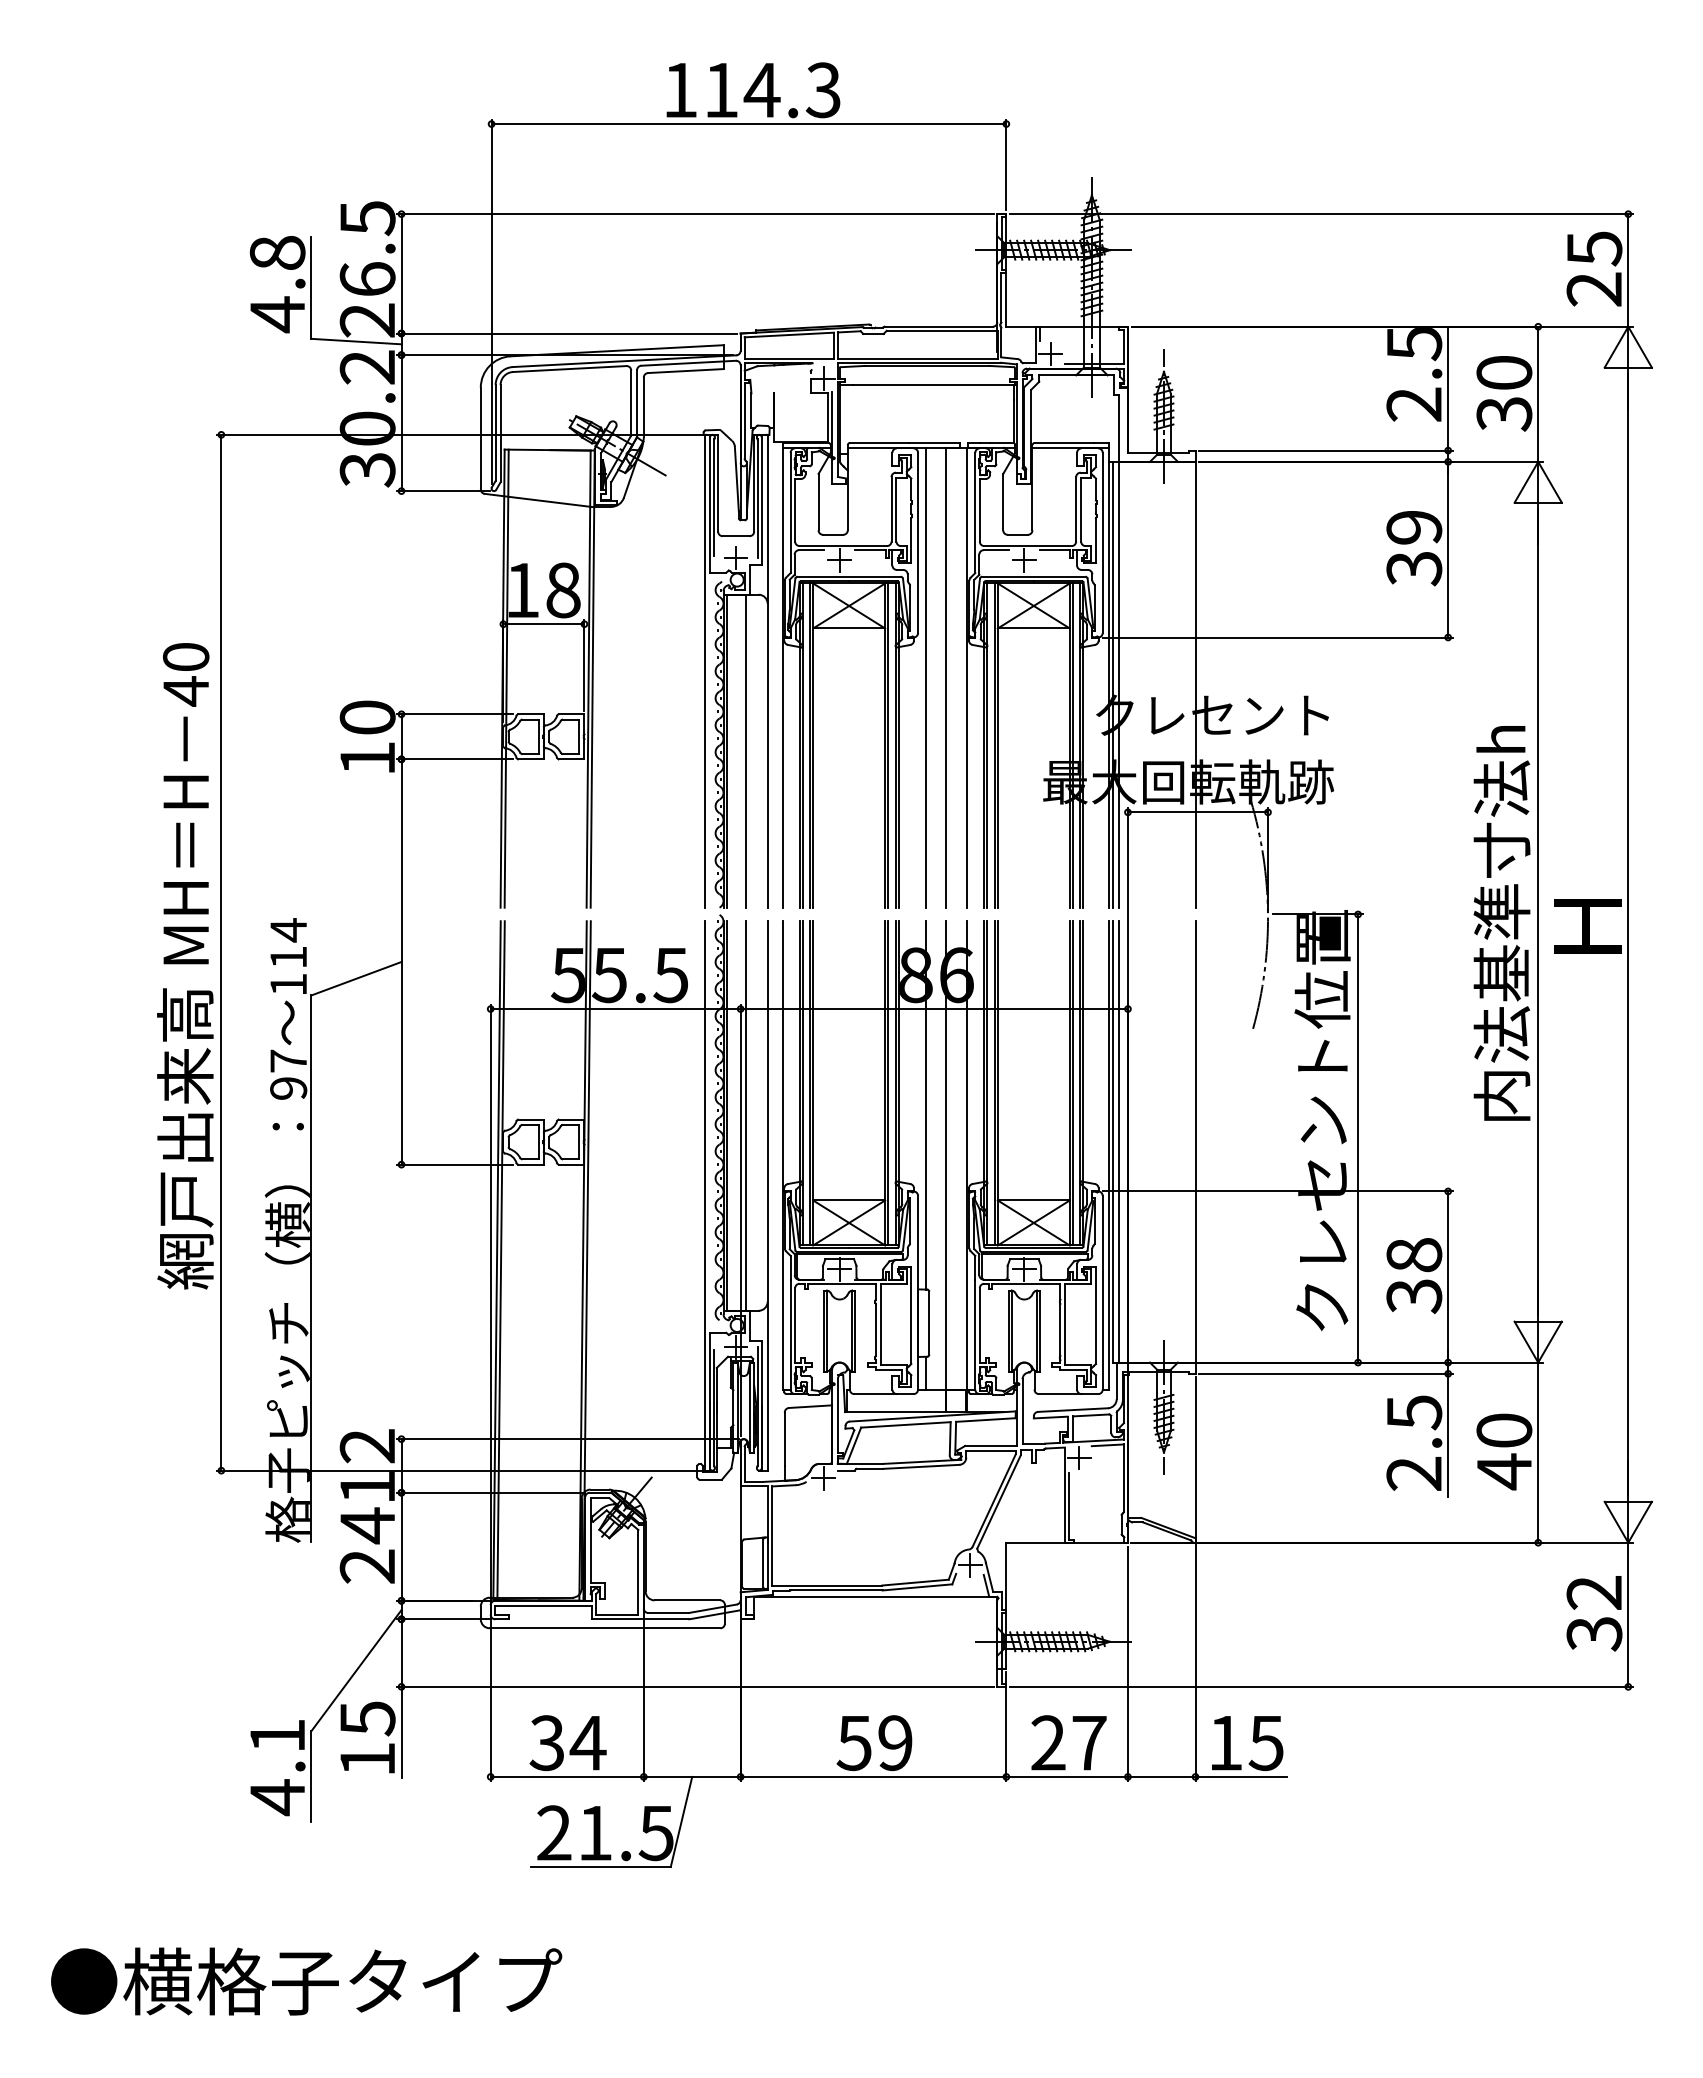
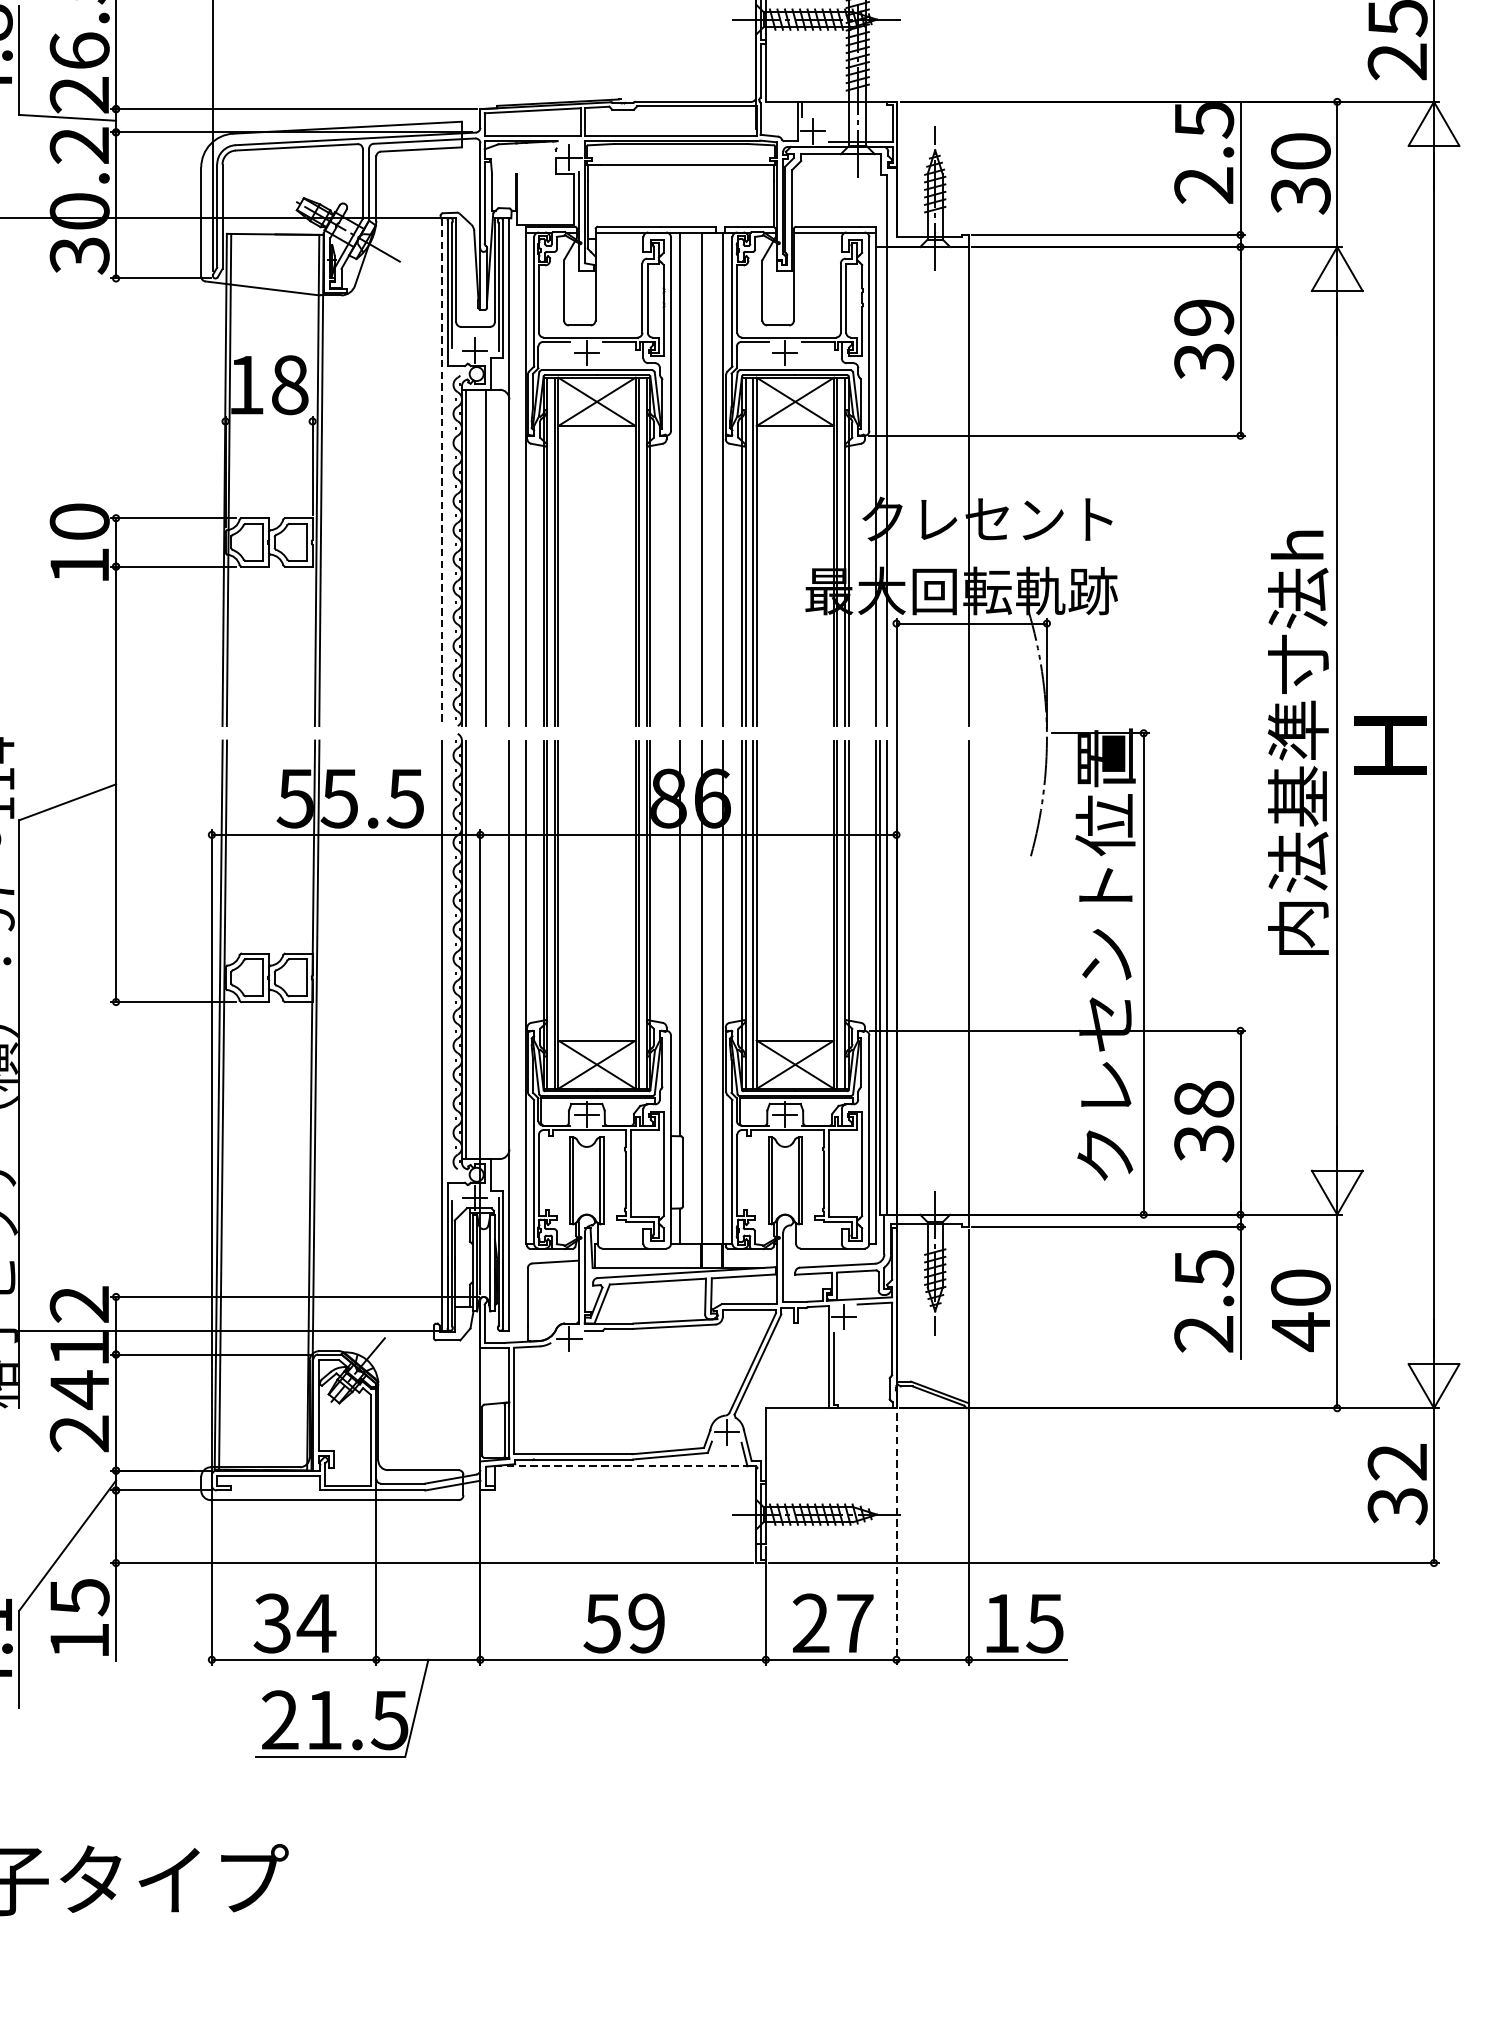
line: (543, 624) -> (268, 421), removed
line: (704, 671) -> (441, 472), solid -> dashed
line: (1112, 684) -> (879, 486), removed
line: (746, 1115) -> (486, 949), removed
line: (875, 1596) -> (625, 1465), solid -> dashed
line: (1127, 1664) -> (896, 1539), solid -> dashed

